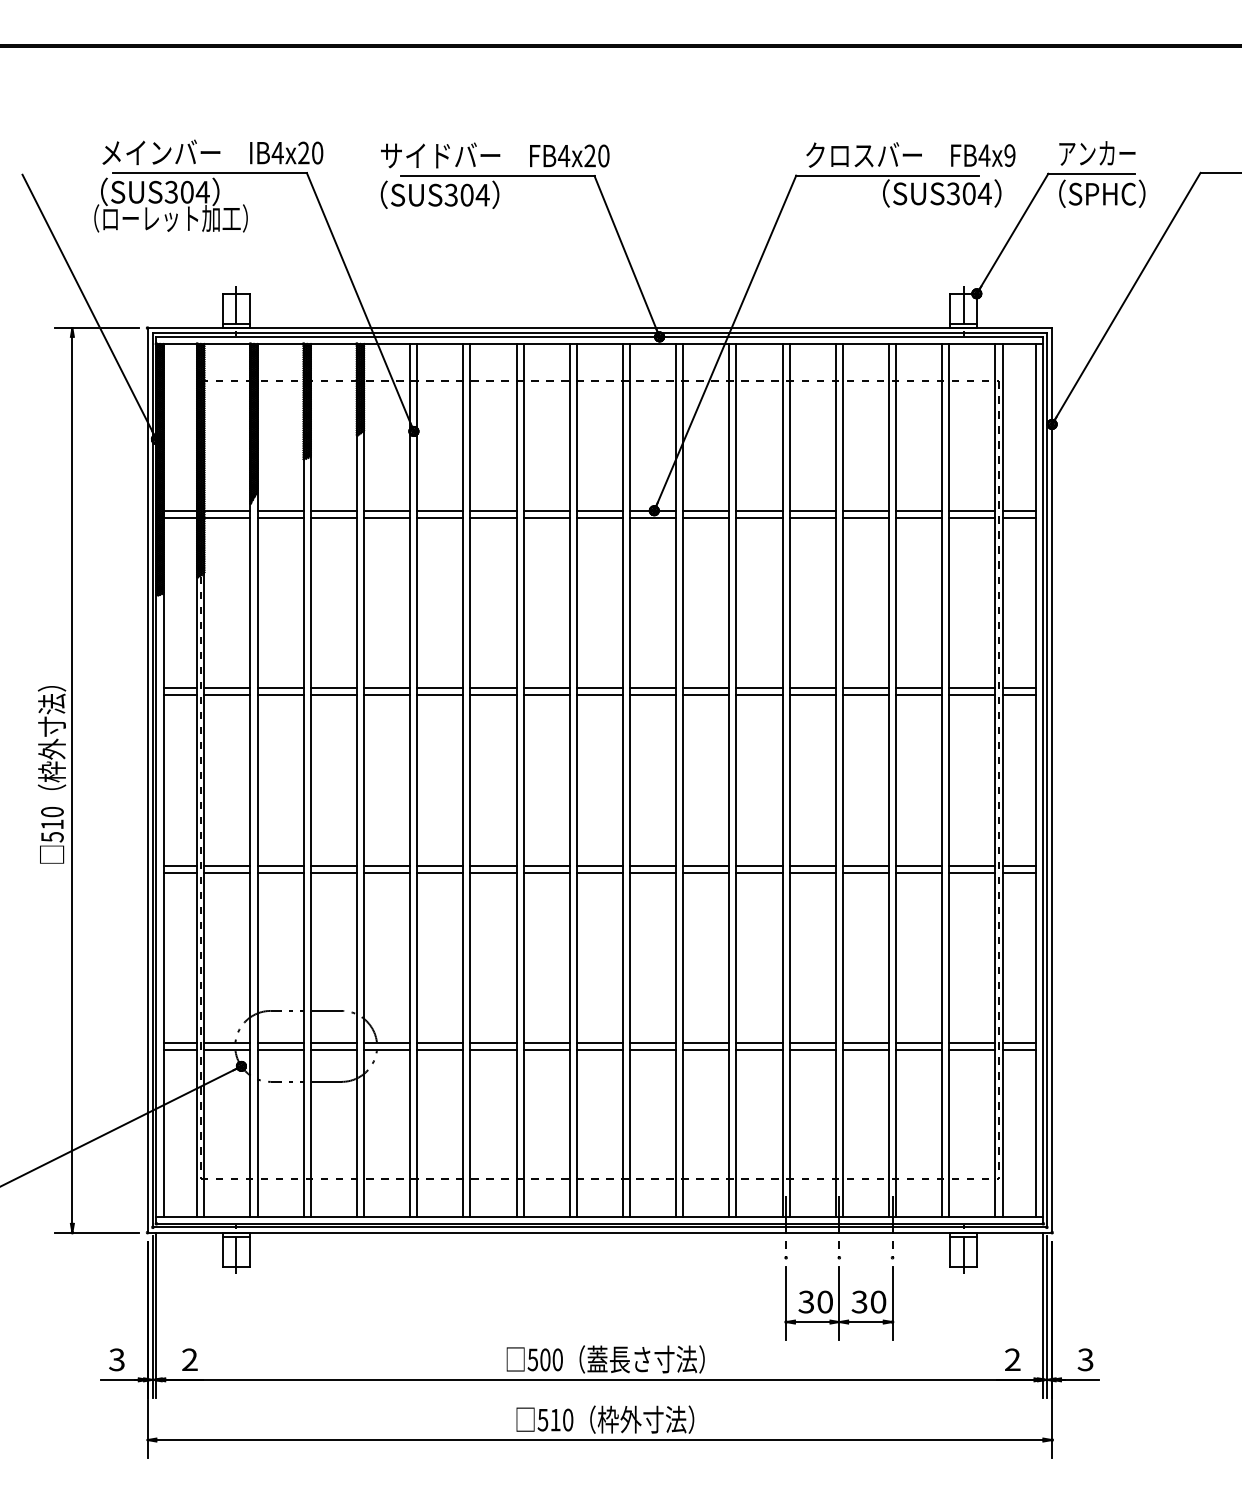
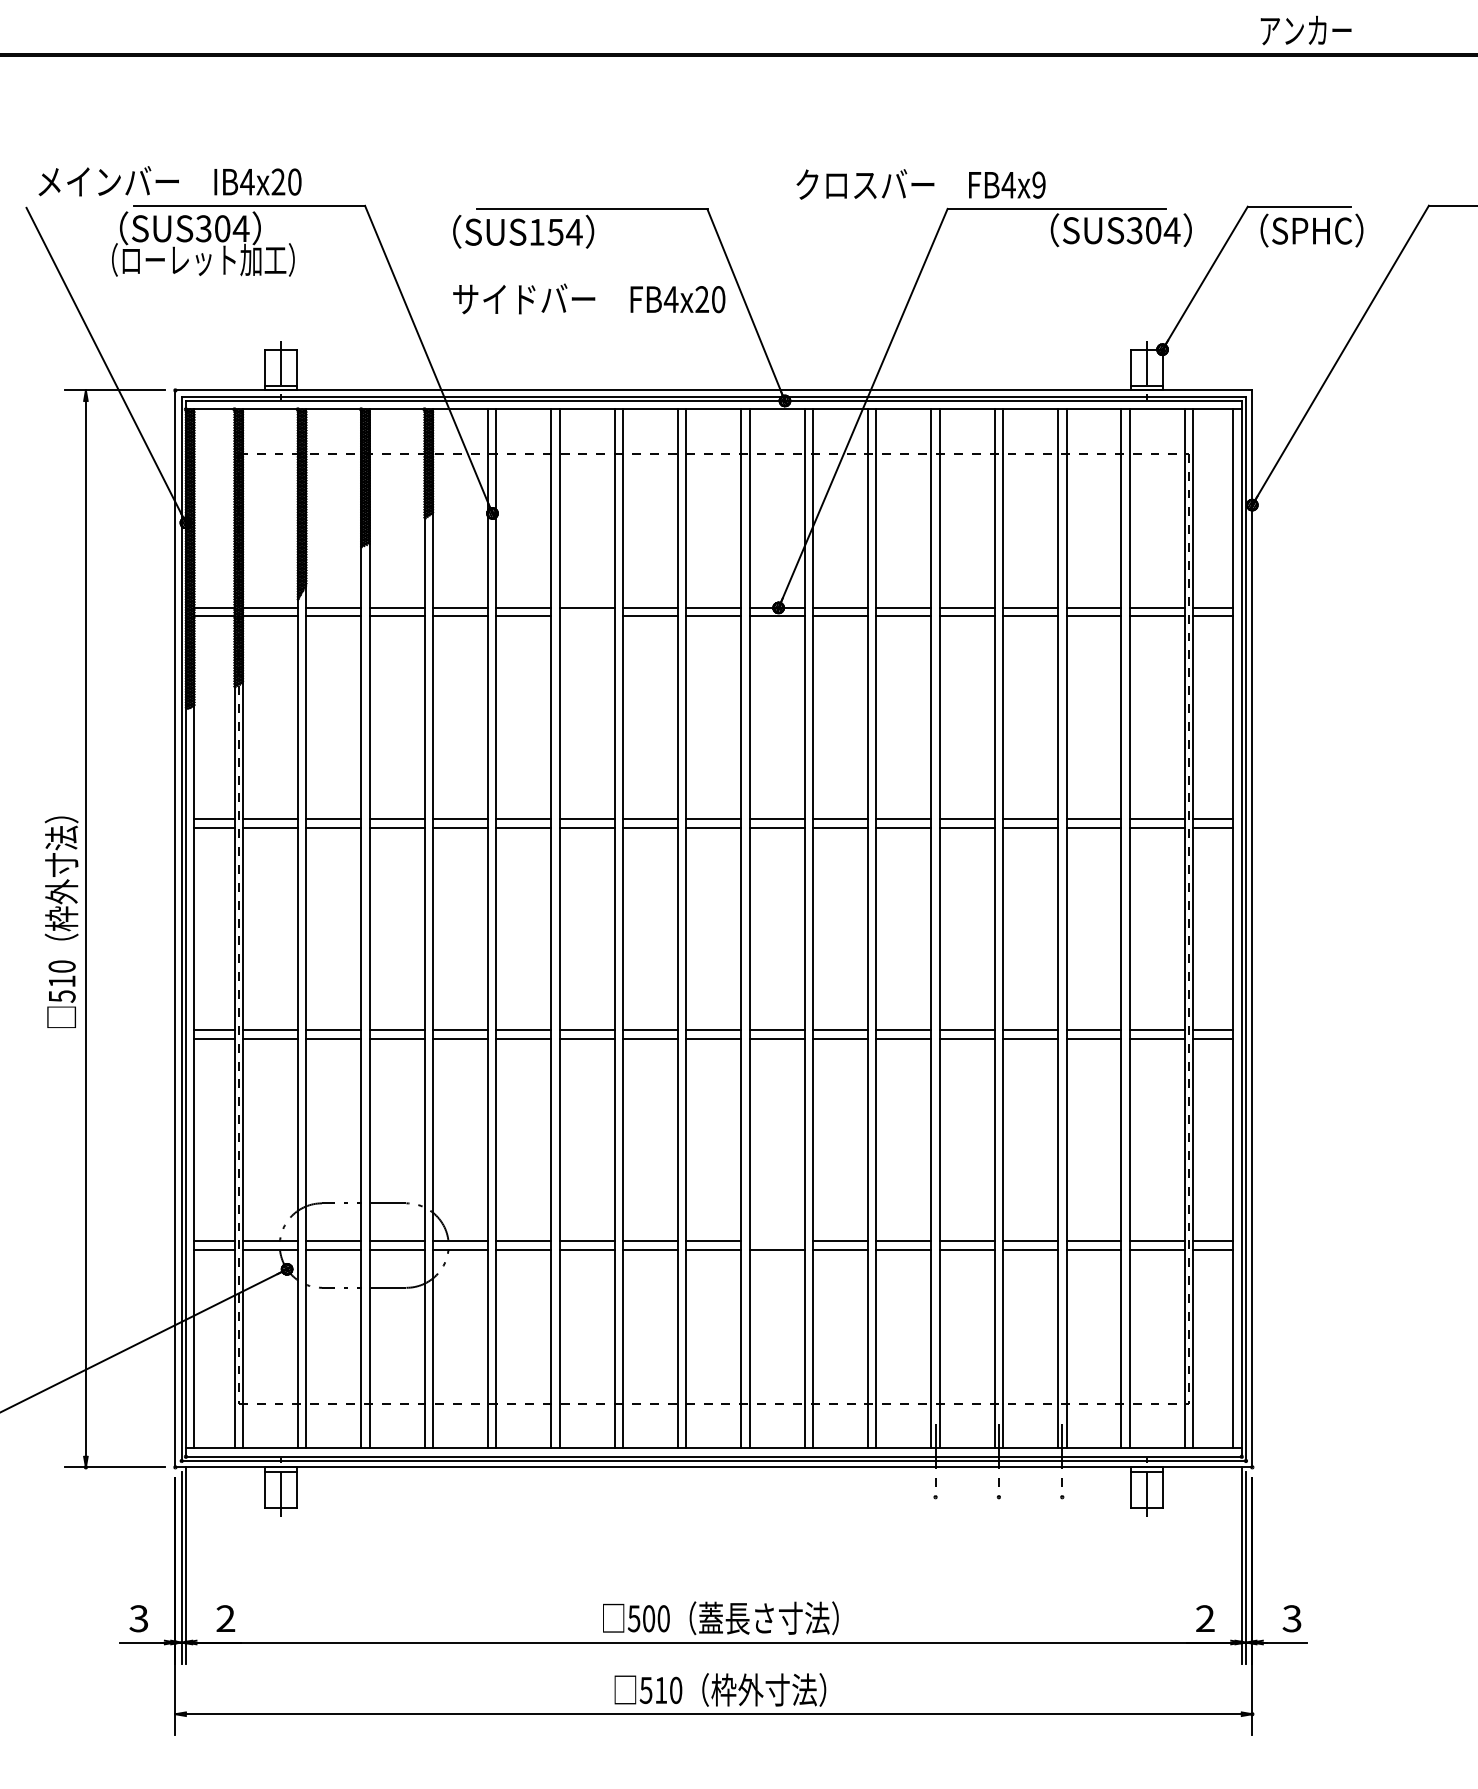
text: (212, 152) -> (169, 181), moved
text: (1096, 153) -> (1305, 30), moved
text: (495, 155) -> (589, 298), moved
text: (910, 155) -> (920, 184), moved
text: (459, 194) -> (546, 231), SUS304 -> SUS154
line: (492, 517) -> (586, 616), removed
line: (652, 1042) -> (776, 1241), removed
part: (838, 1303) -> (998, 1551), removed

